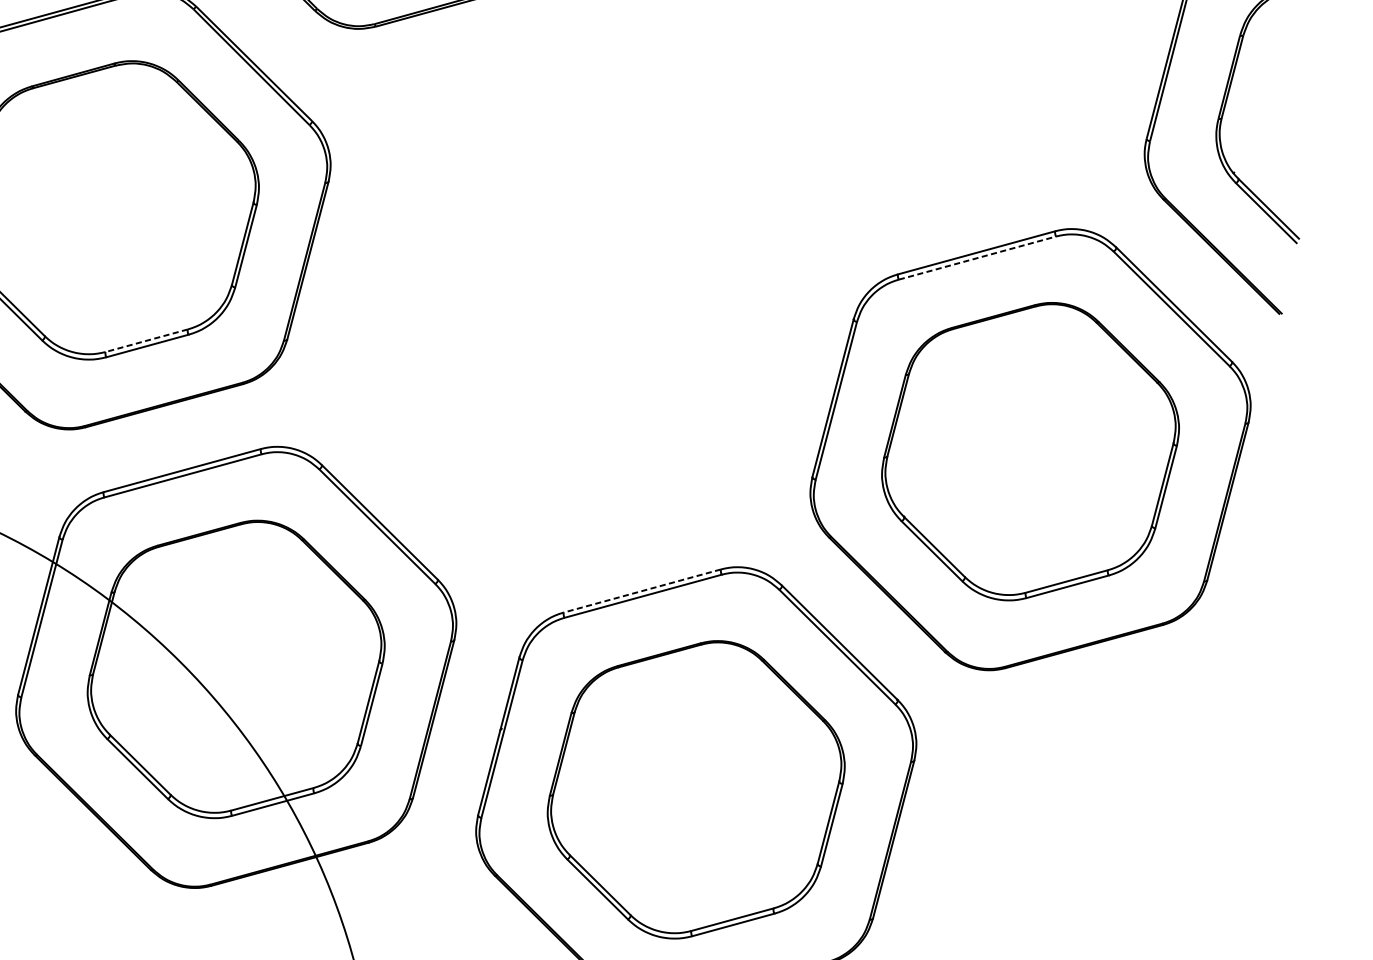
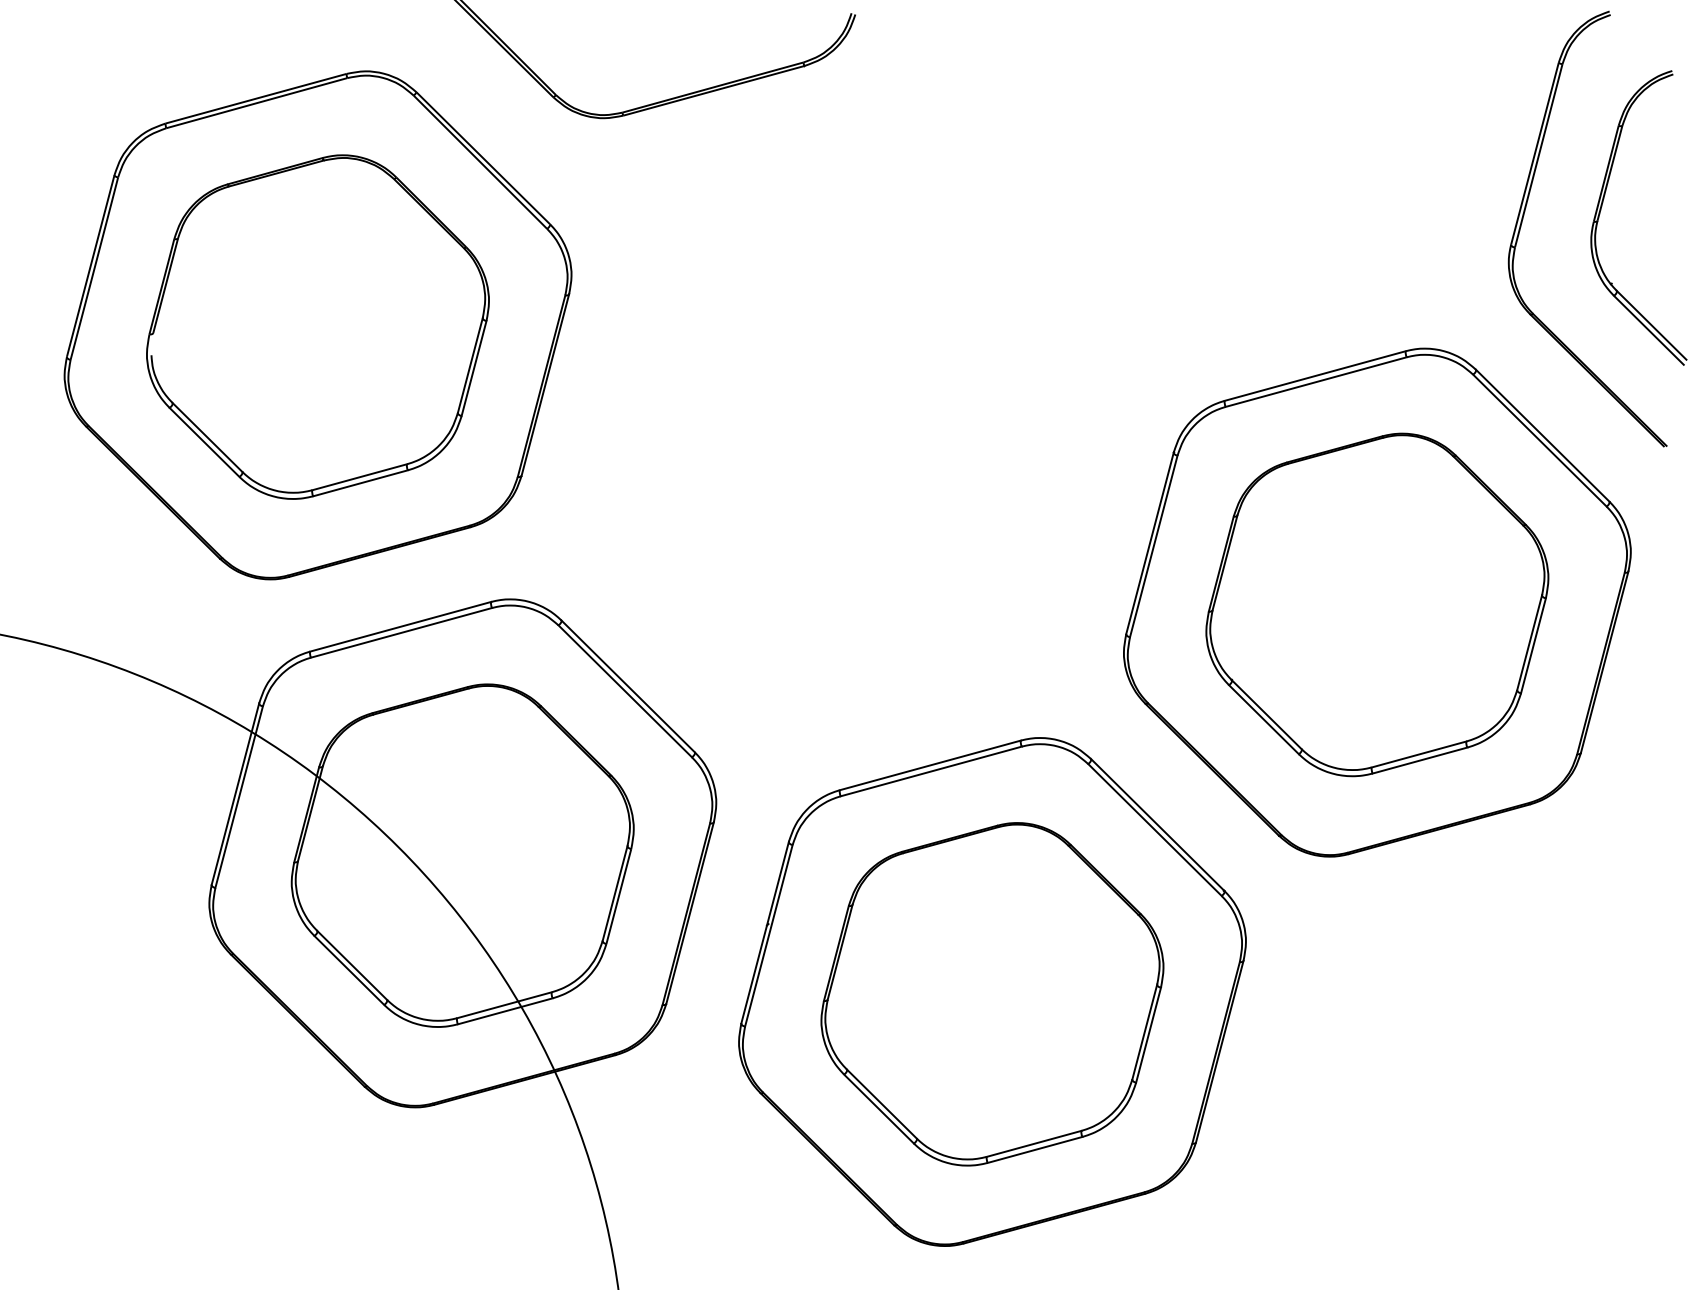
line: (977, 258) -> (1316, 382), dashed -> solid
line: (146, 340) -> (359, 477), dashed -> solid
line: (642, 591) -> (930, 765), dashed -> solid

